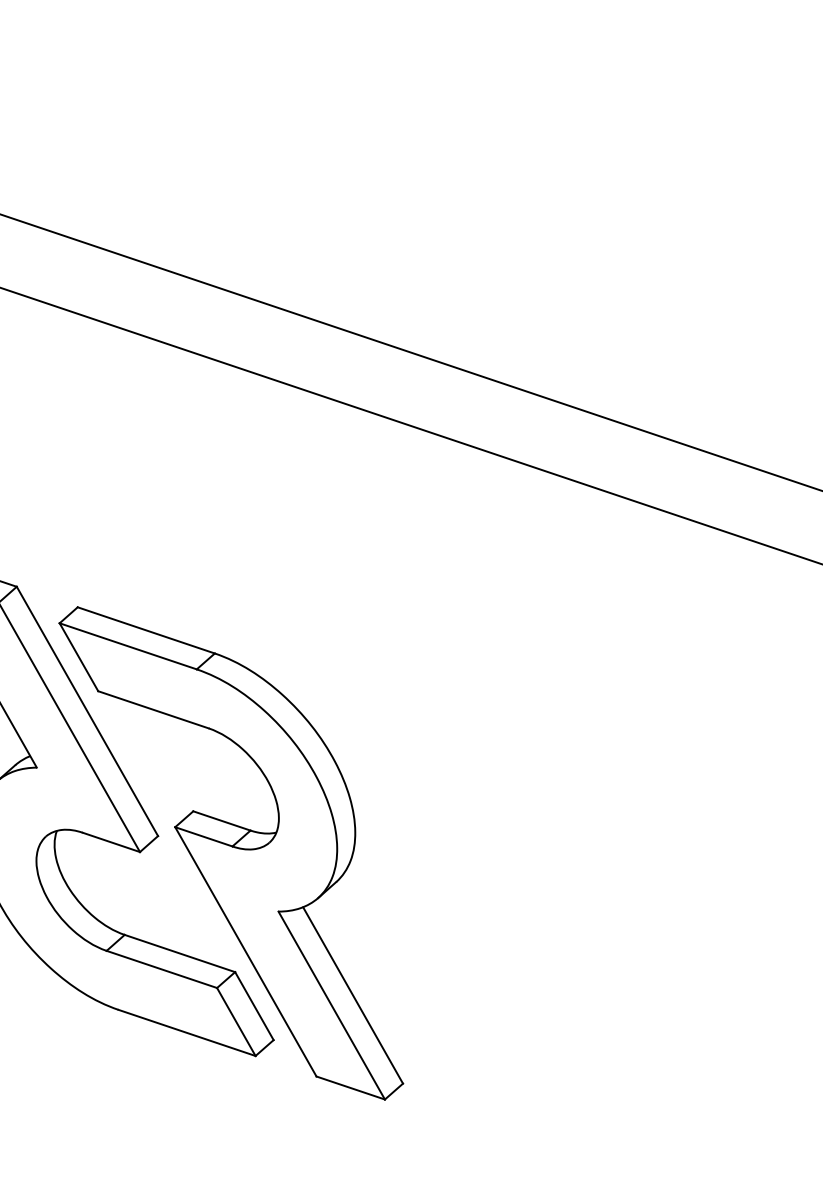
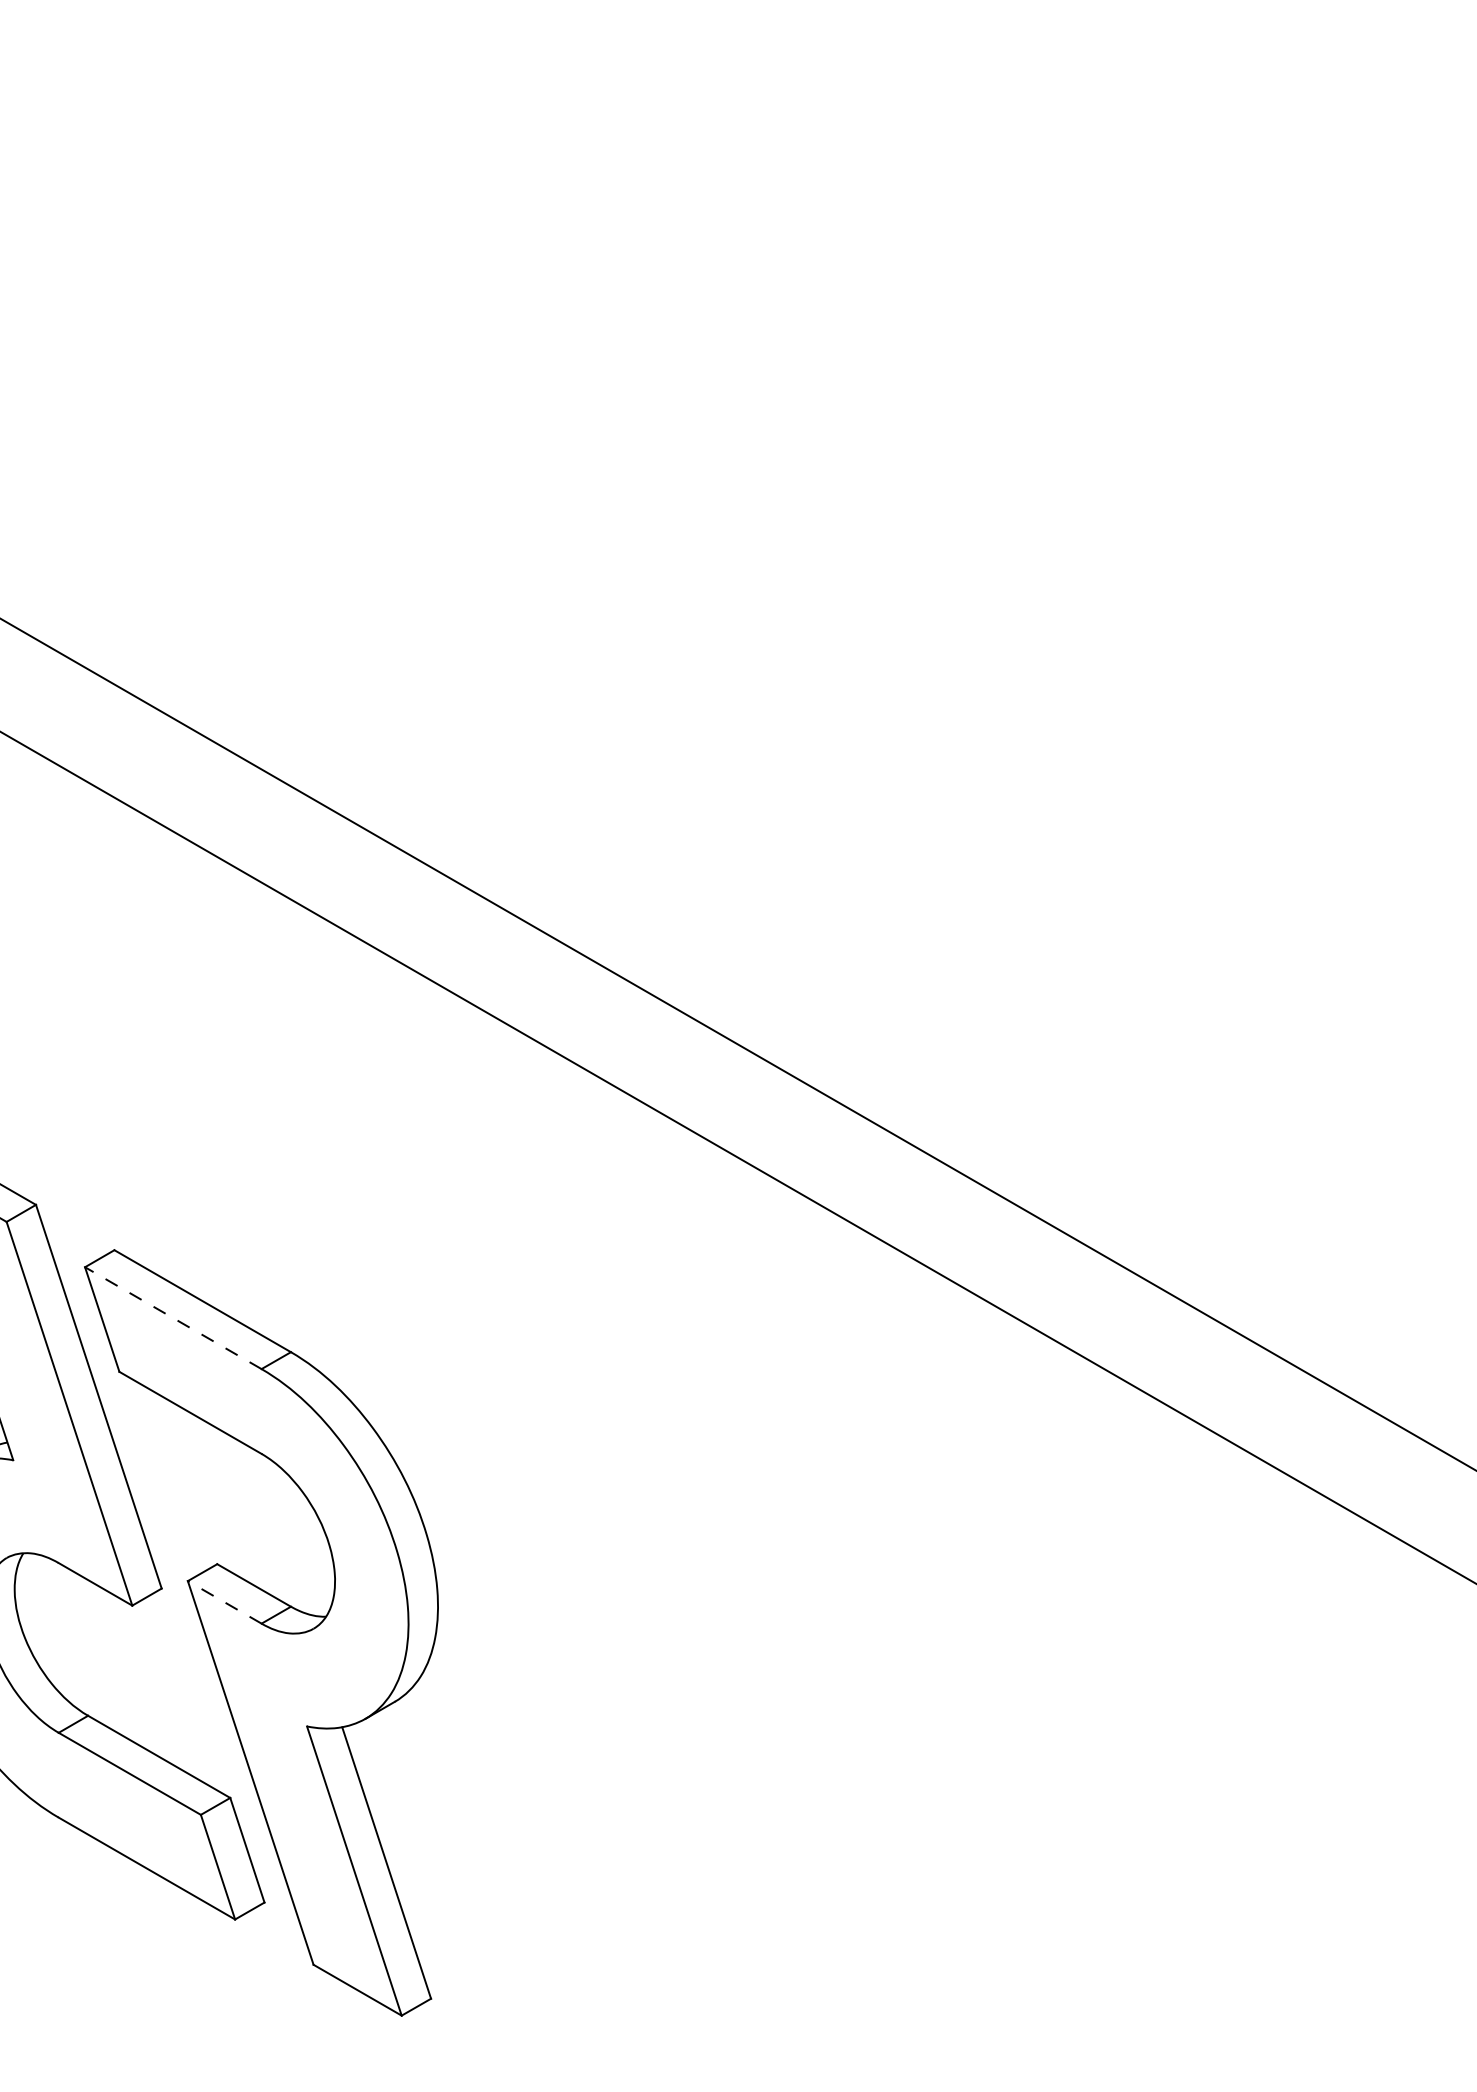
line: (128, 646) -> (173, 1318), solid -> dashed
line: (203, 836) -> (224, 1602), solid -> dashed

